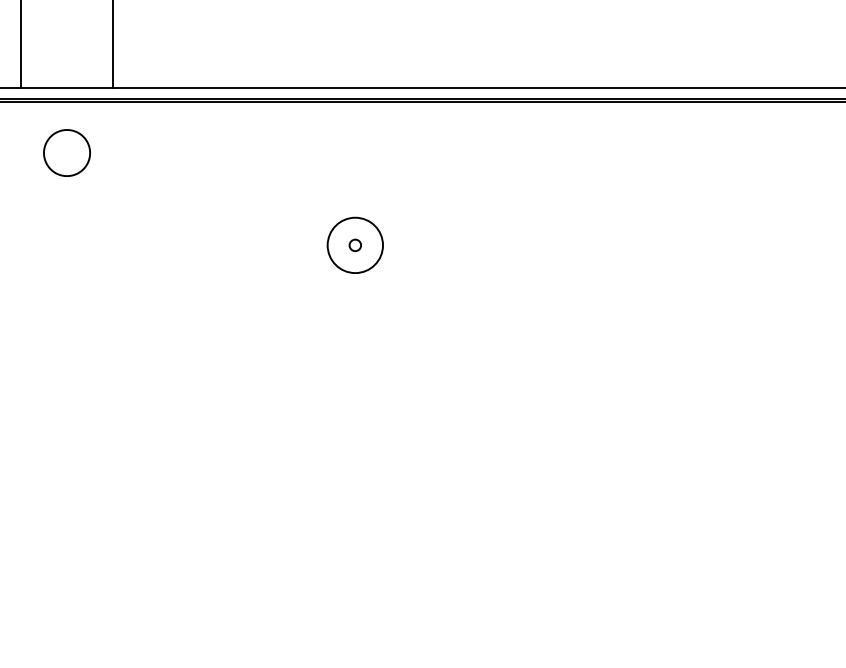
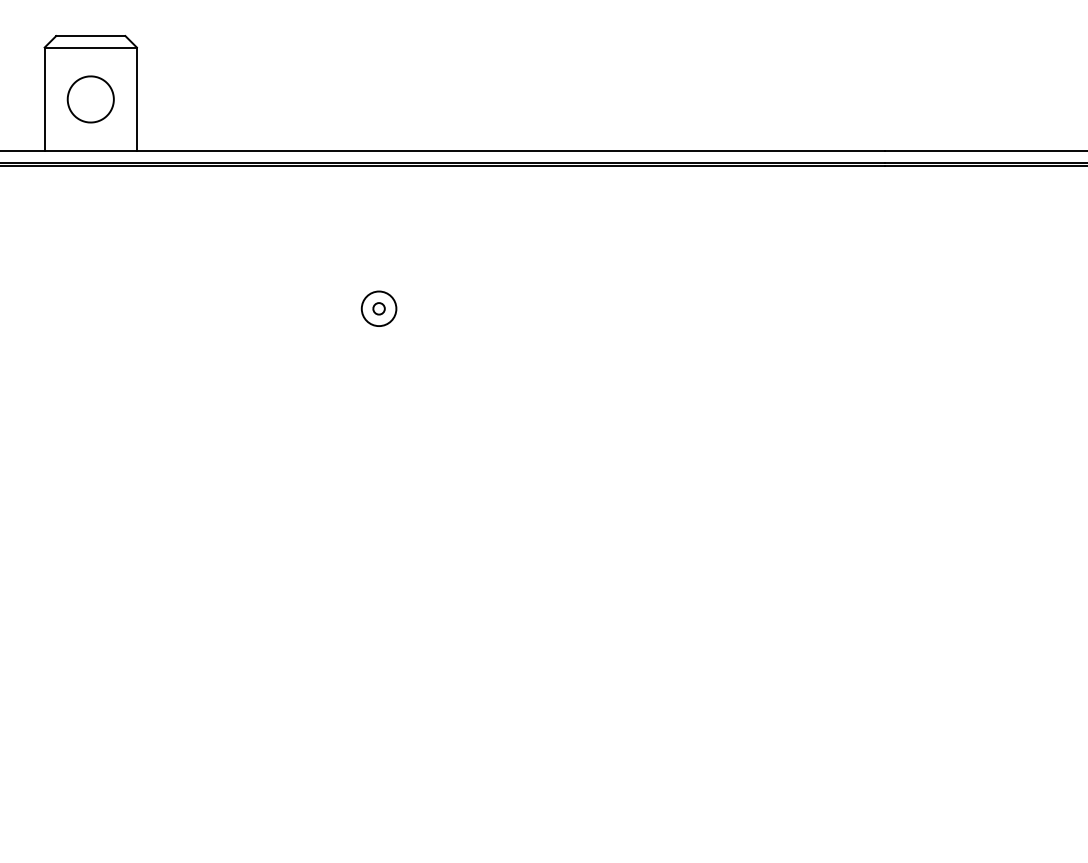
part: (66, 153) -> (90, 99), moved
circle: (354, 245) -> (378, 308), size x0.62

